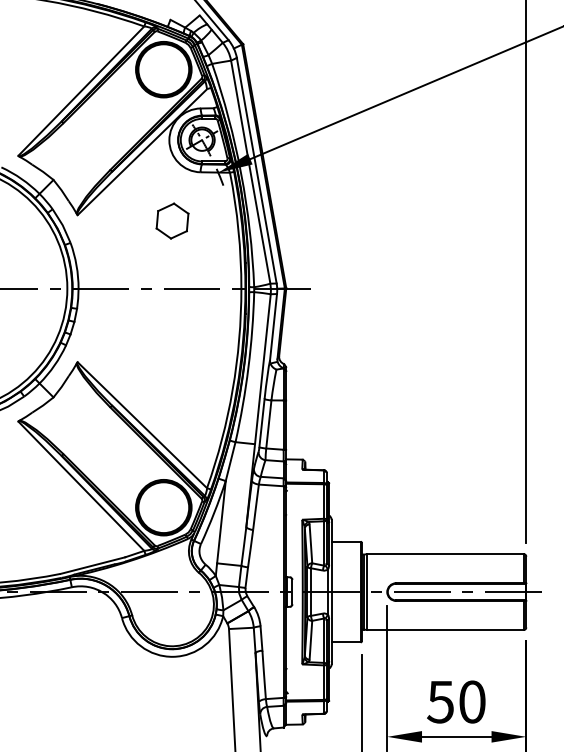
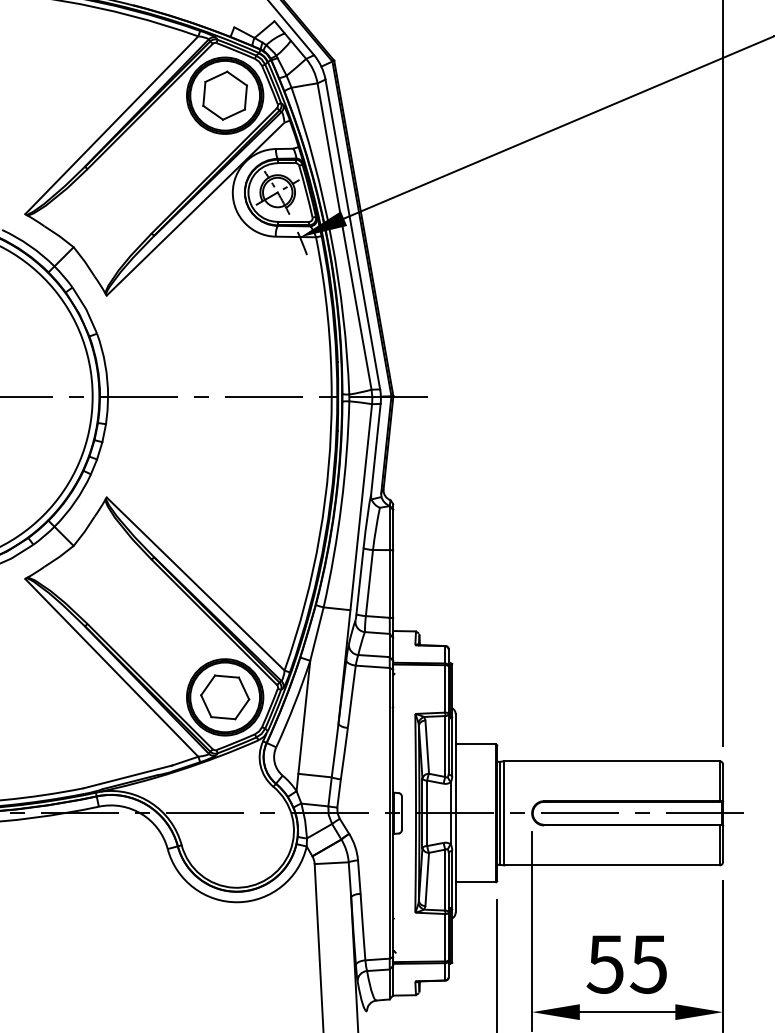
part: (172, 220) -> (224, 95), moved
part: (164, 507) -> (225, 697), added
text: (472, 701) -> (648, 963), 50 -> 55

